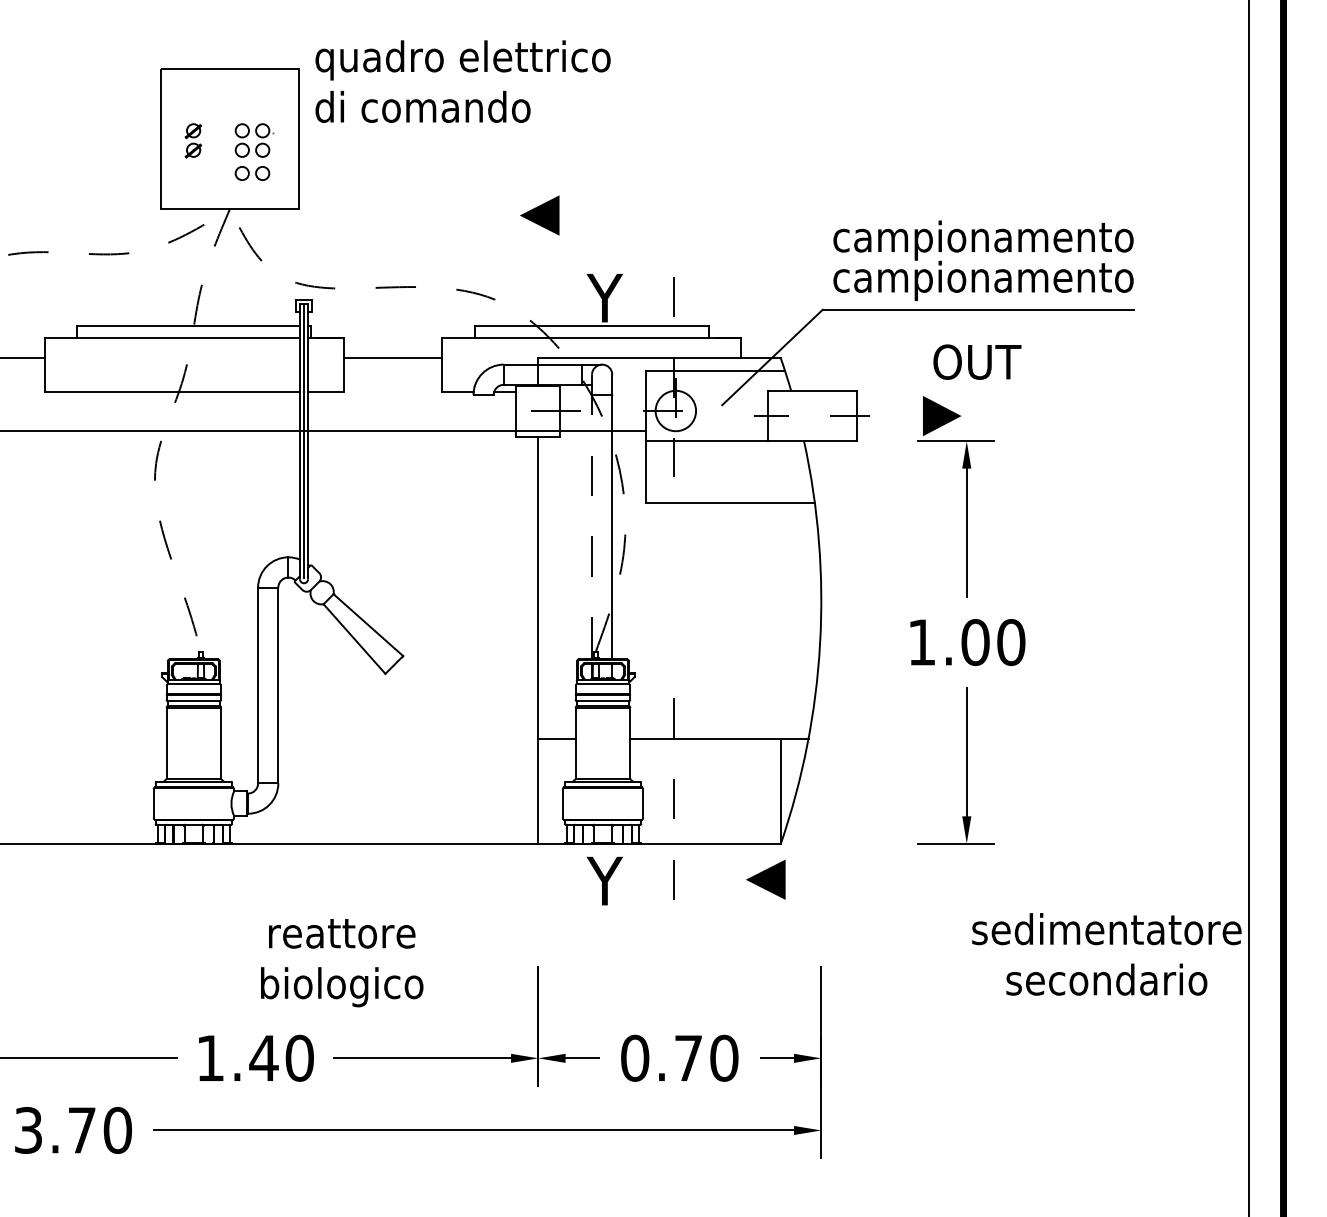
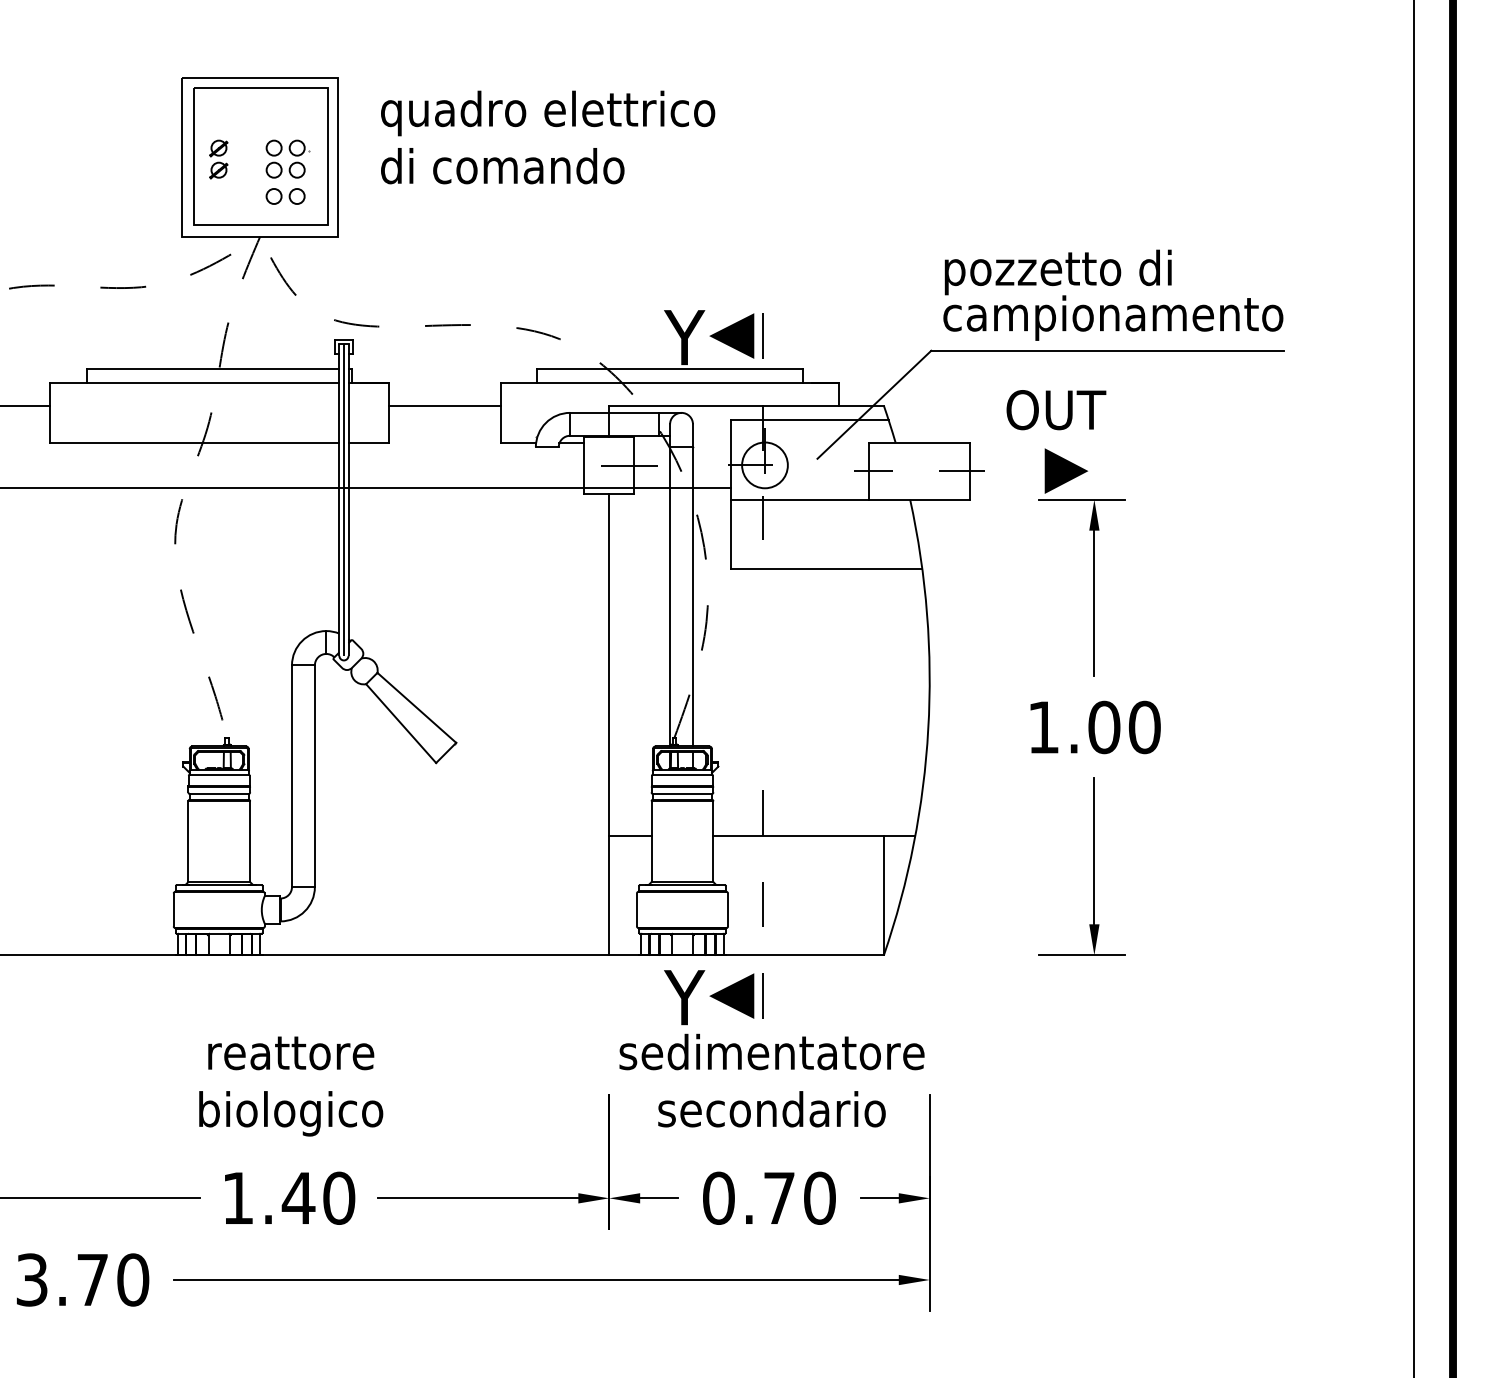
text: (463, 81) -> (548, 137), moved
part: (230, 138) -> (260, 156), added
line: (539, 215) -> (731, 335), moved
text: (983, 240) -> (1113, 272), campionamento -> pozzetto di
text: (977, 362) -> (1056, 410), moved
line: (592, 517) -> (670, 585), dashed -> solid
line: (765, 879) -> (731, 995), moved
text: (1106, 954) -> (771, 1080), moved
text: (342, 963) -> (291, 1086), moved

